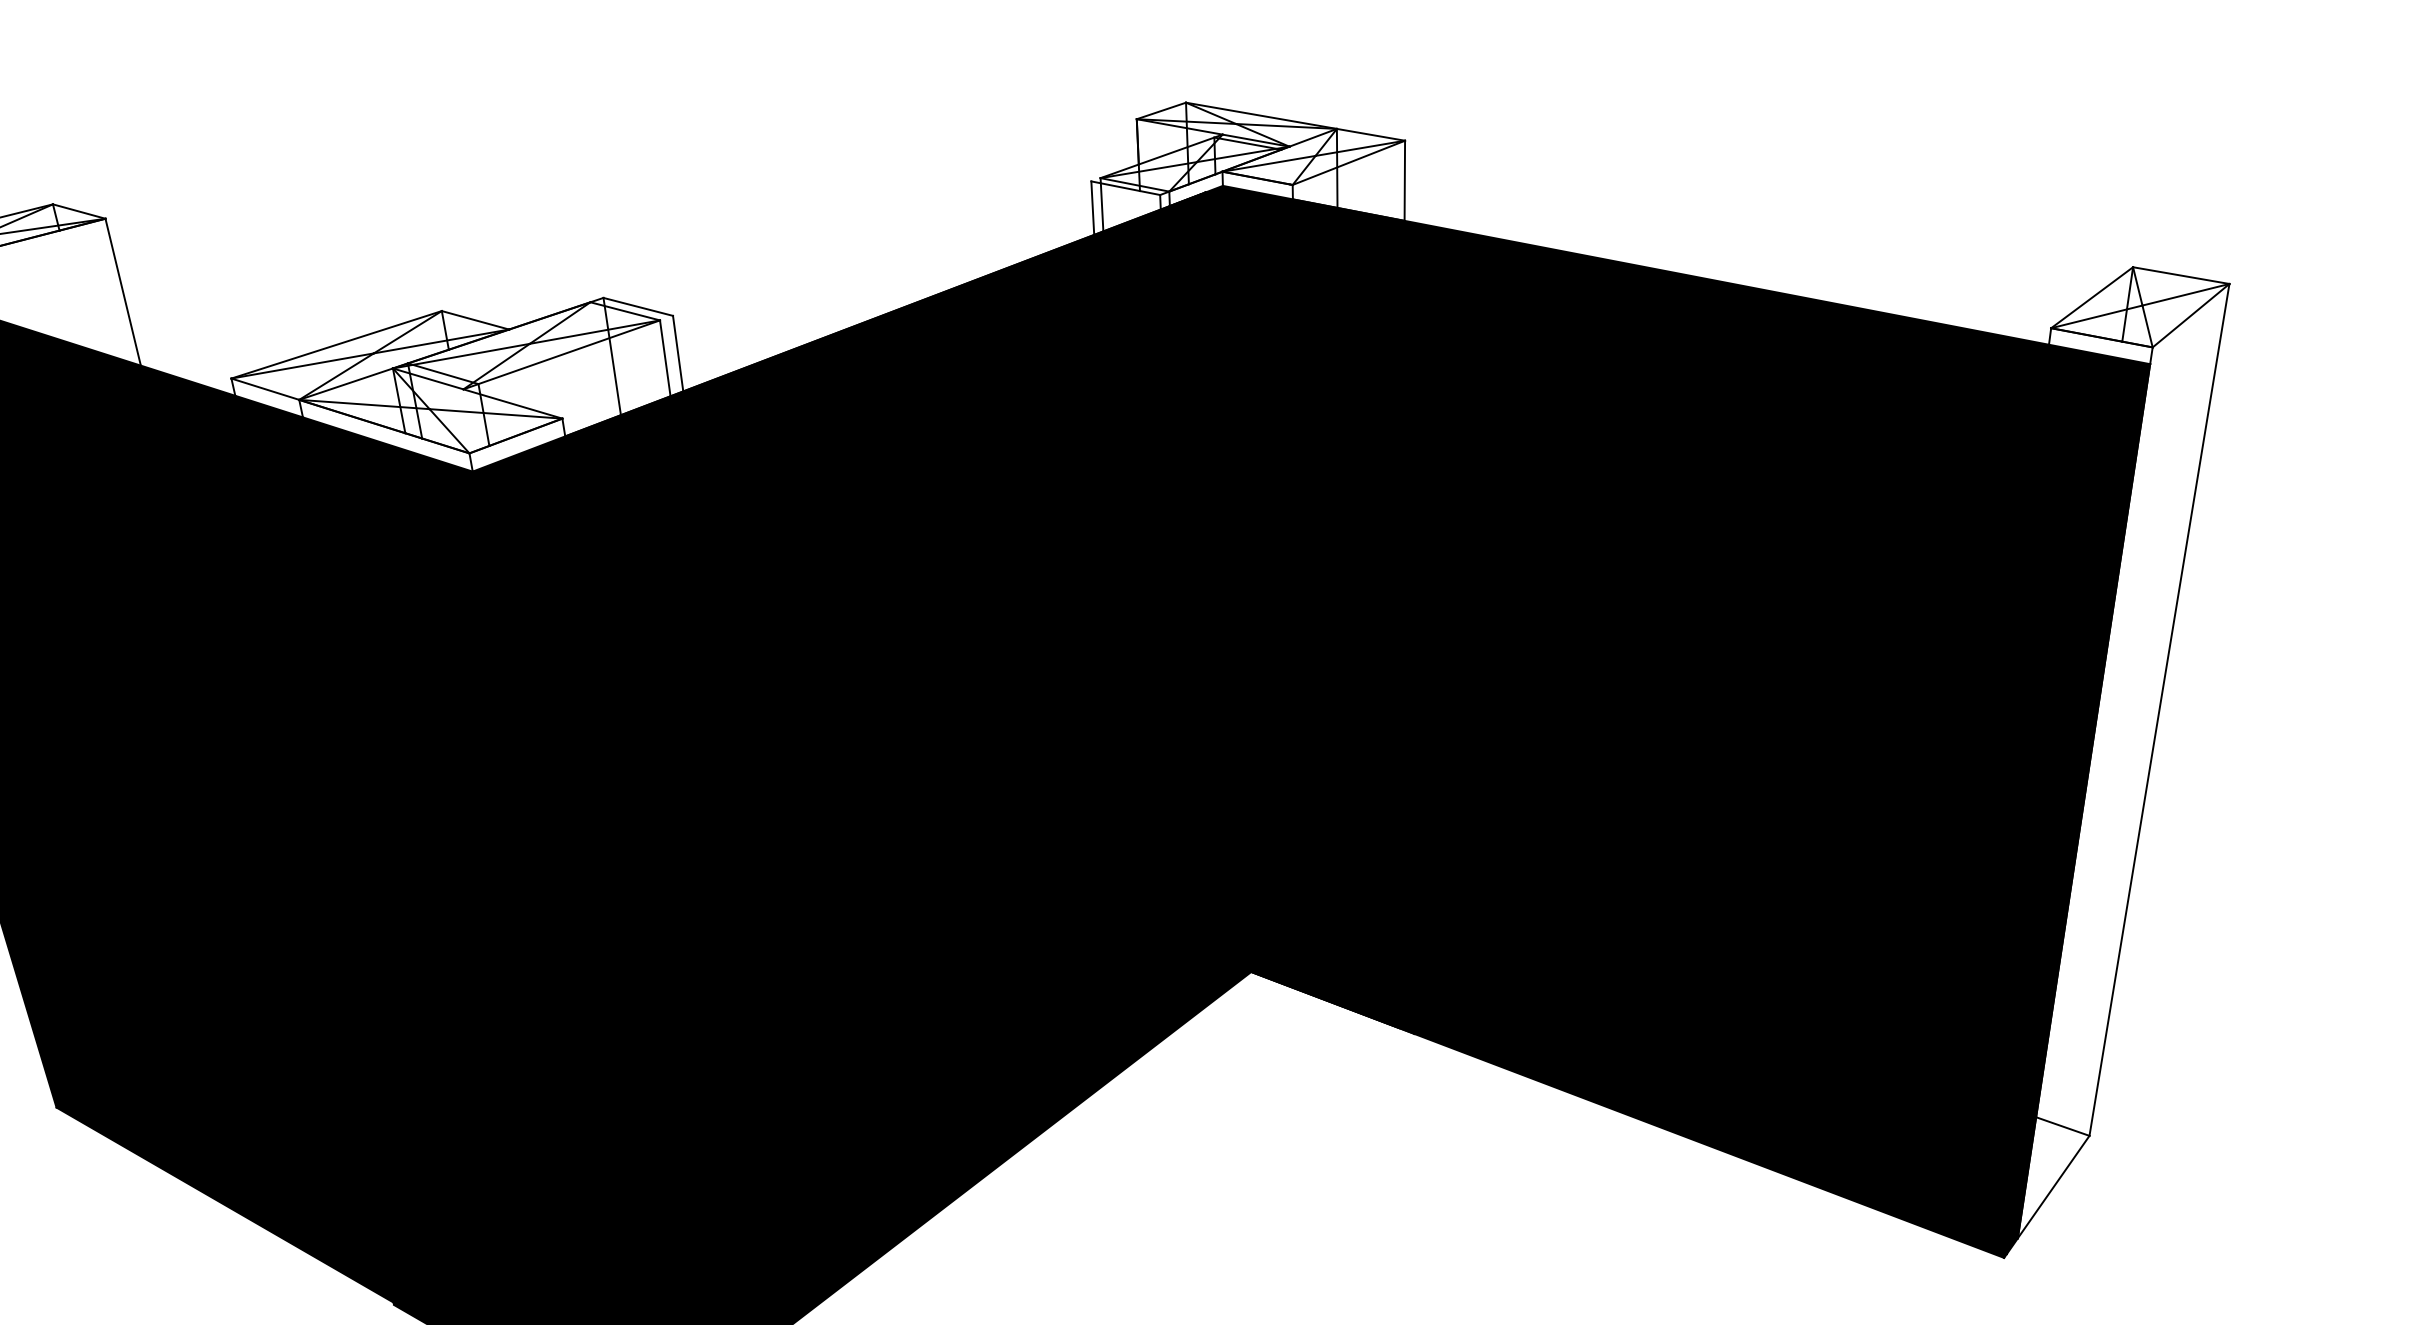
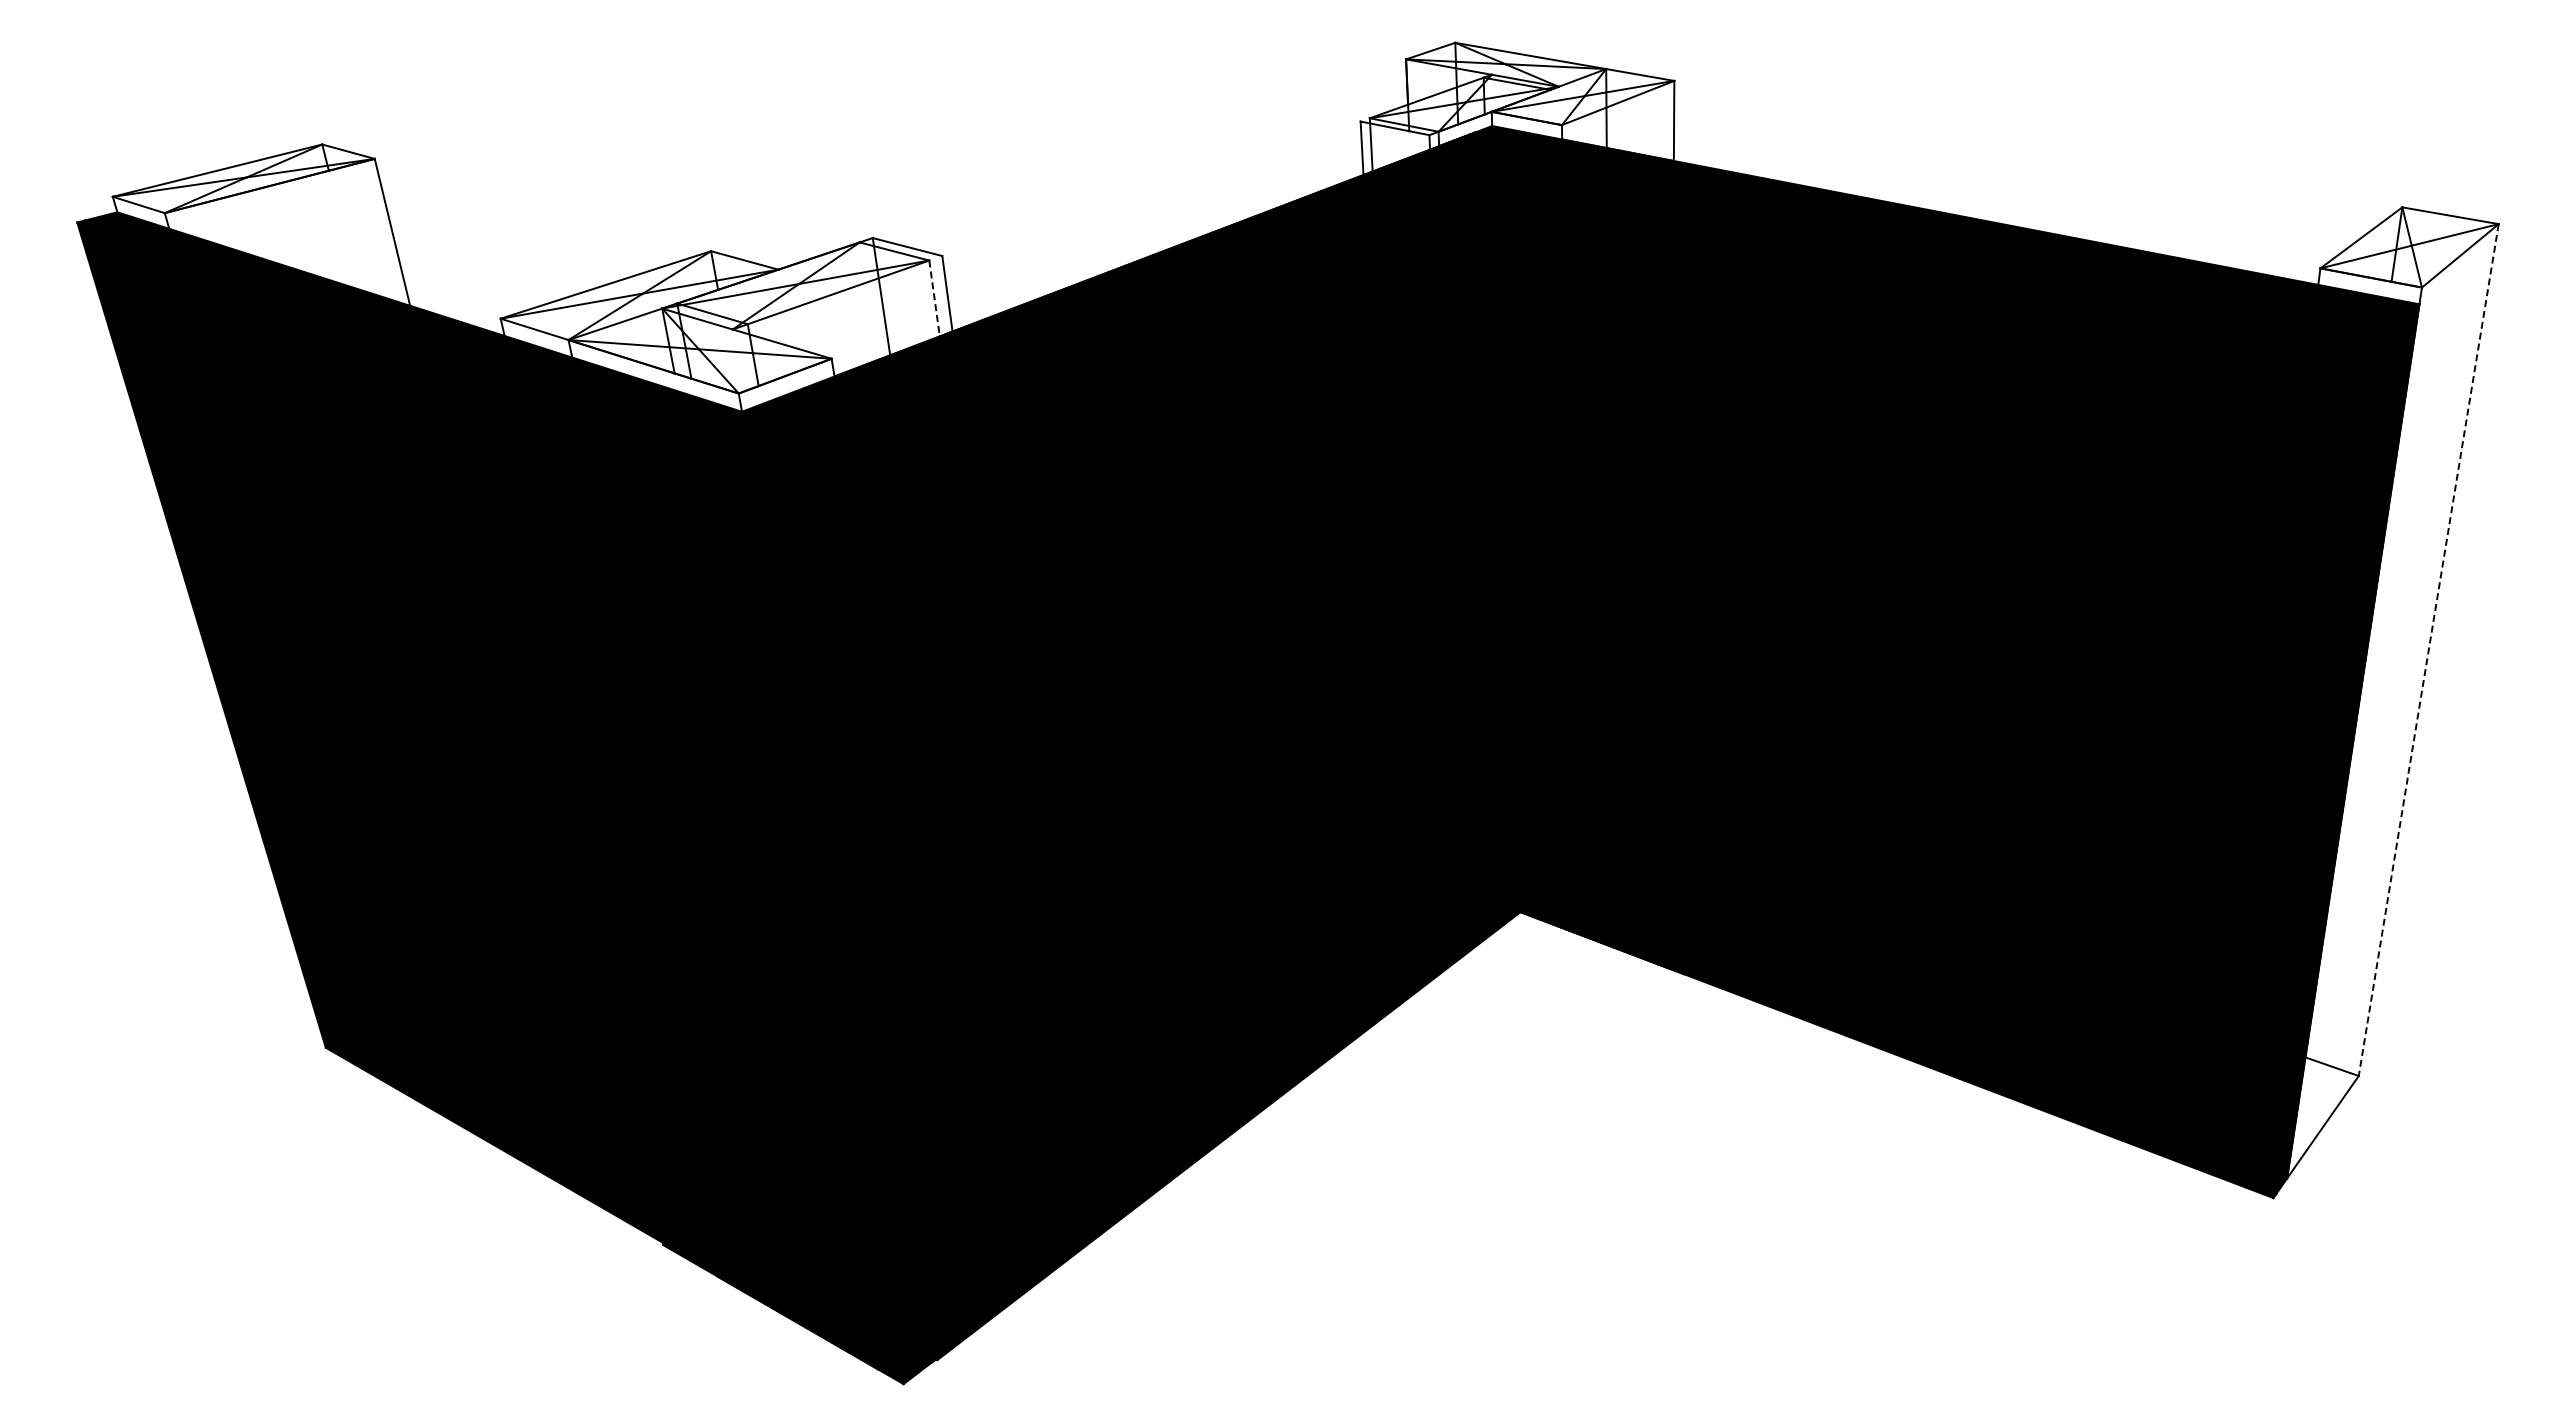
line: (665, 359) -> (934, 299), solid -> dashed
line: (2159, 710) -> (2428, 650), solid -> dashed

